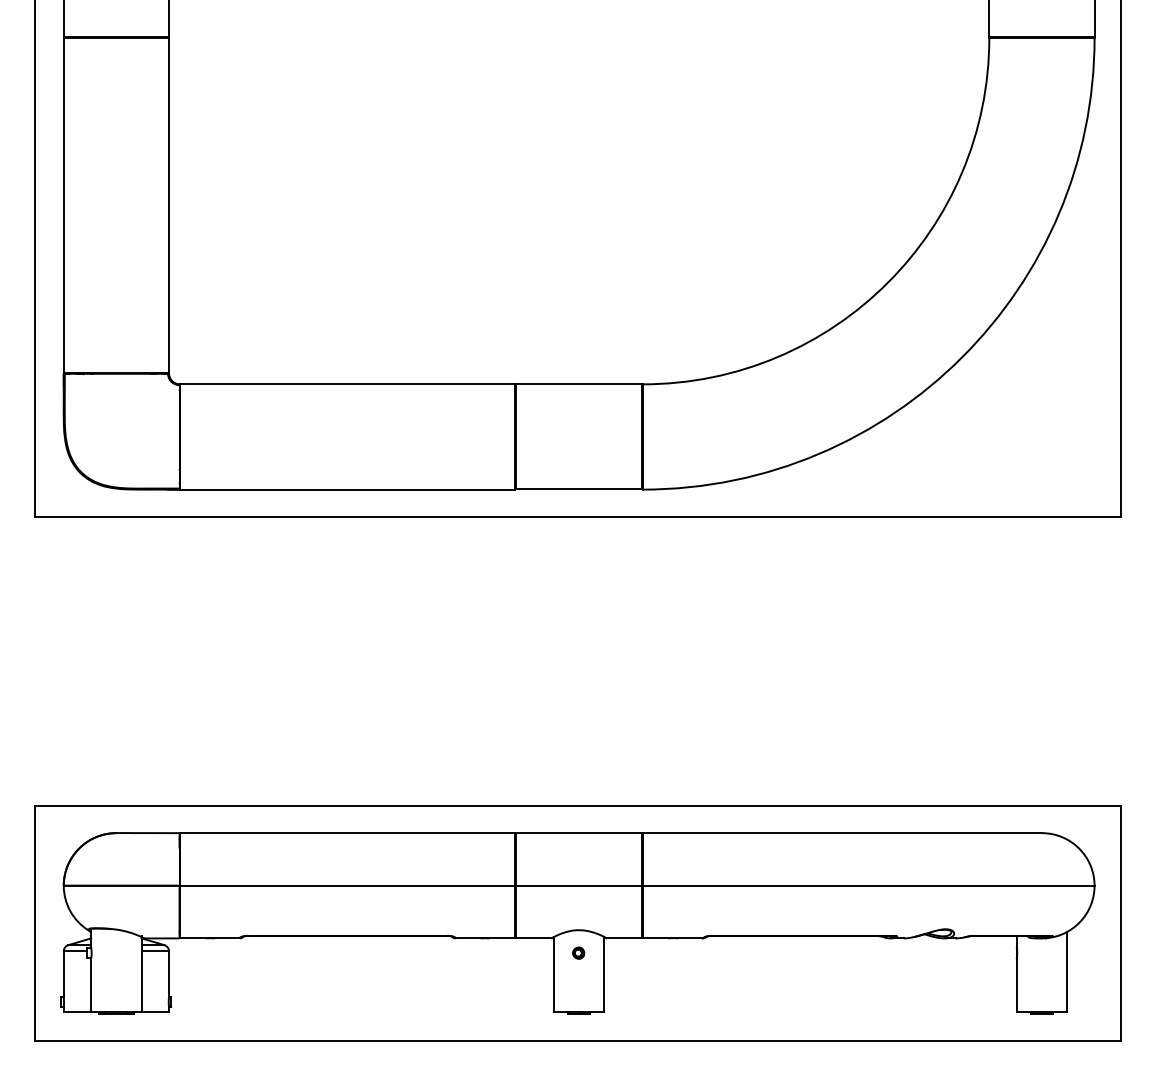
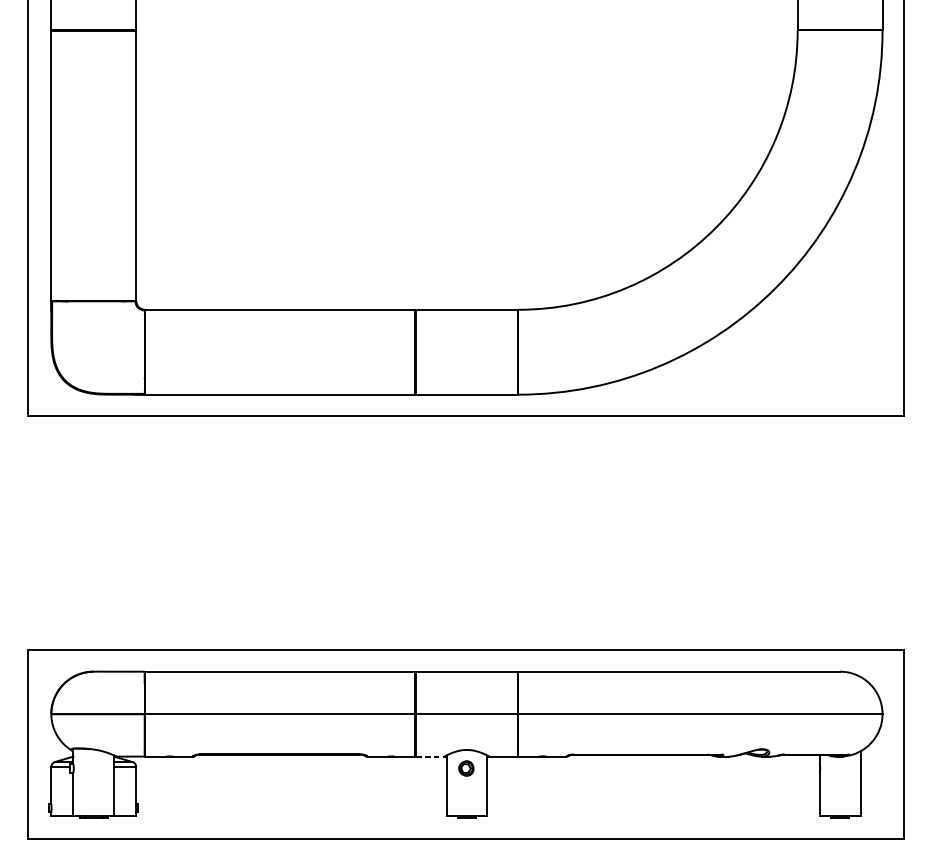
line: (533, 938) -> (430, 756), solid -> dashed
part: (578, 952) -> (466, 767), size x1.6

